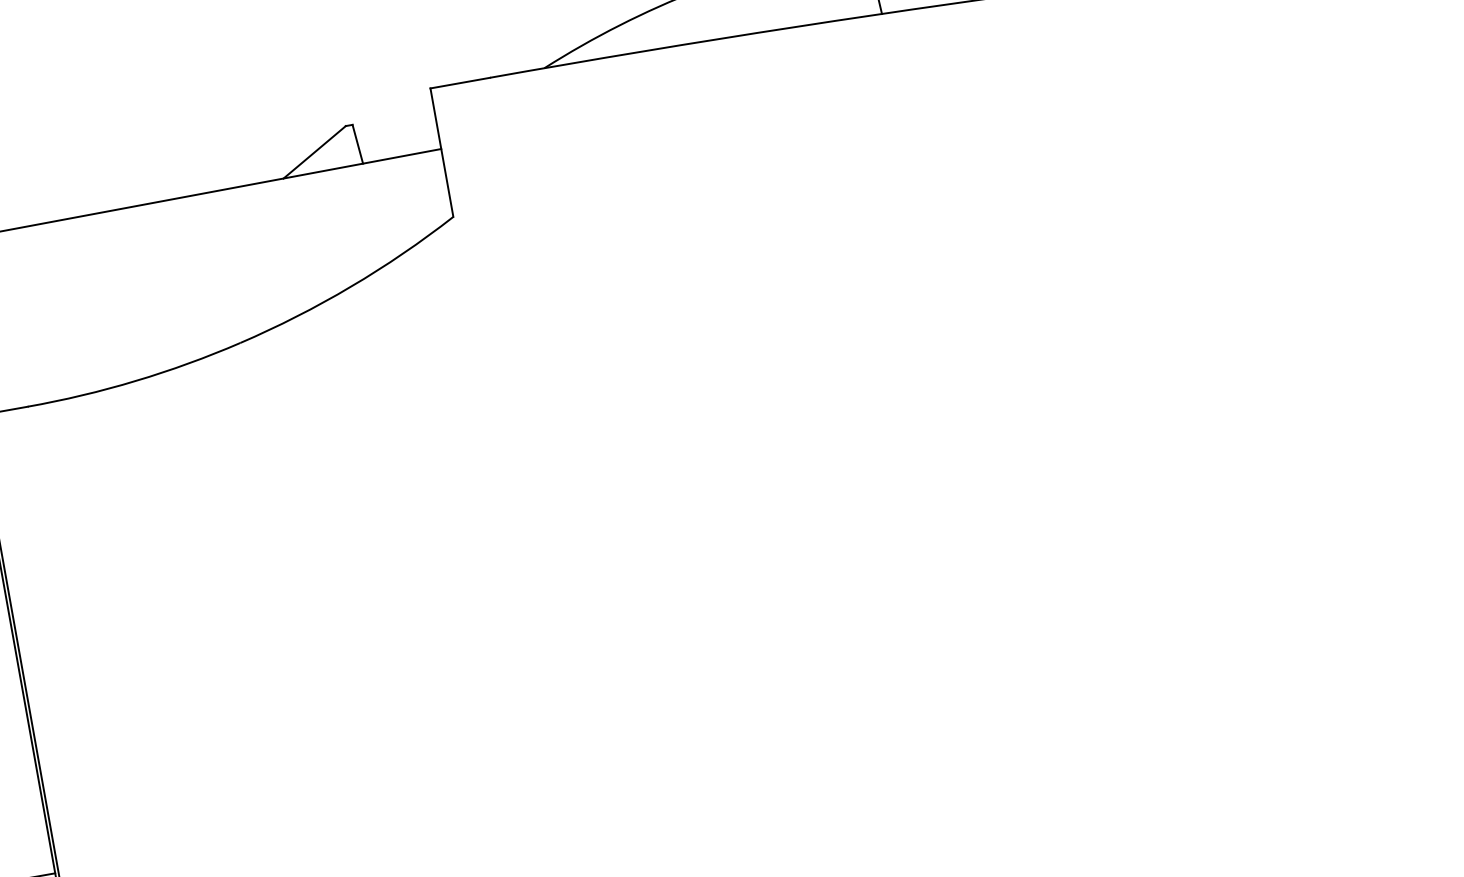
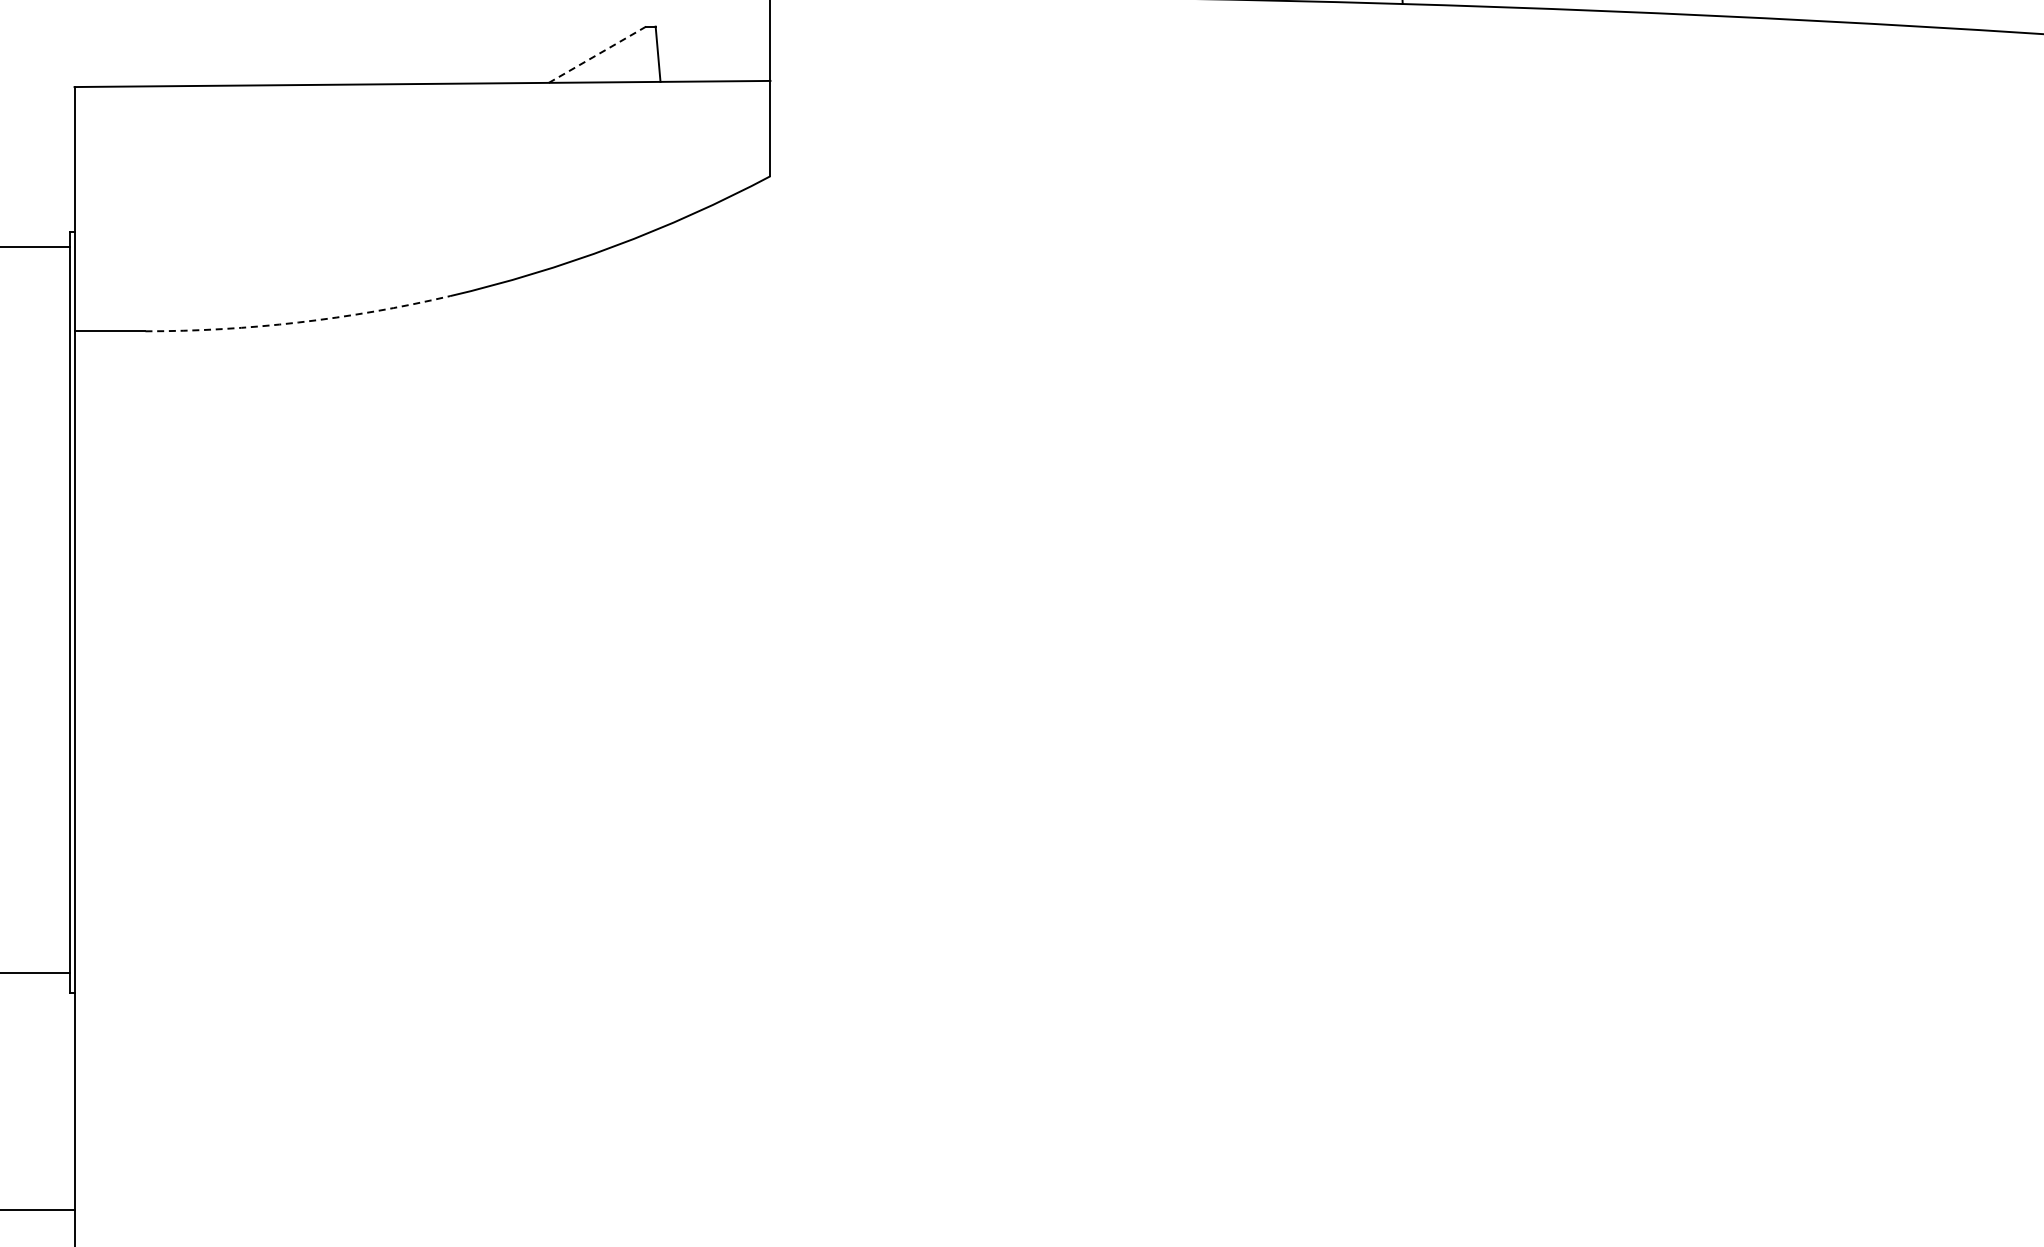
line: (314, 152) -> (597, 54), solid -> dashed
arc: (135, 381) -> (298, 322), solid -> dashed

